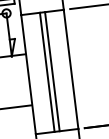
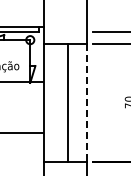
line: (71, 69) -> (86, 102), solid -> dashed
line: (46, 72) -> (62, 102), removed

